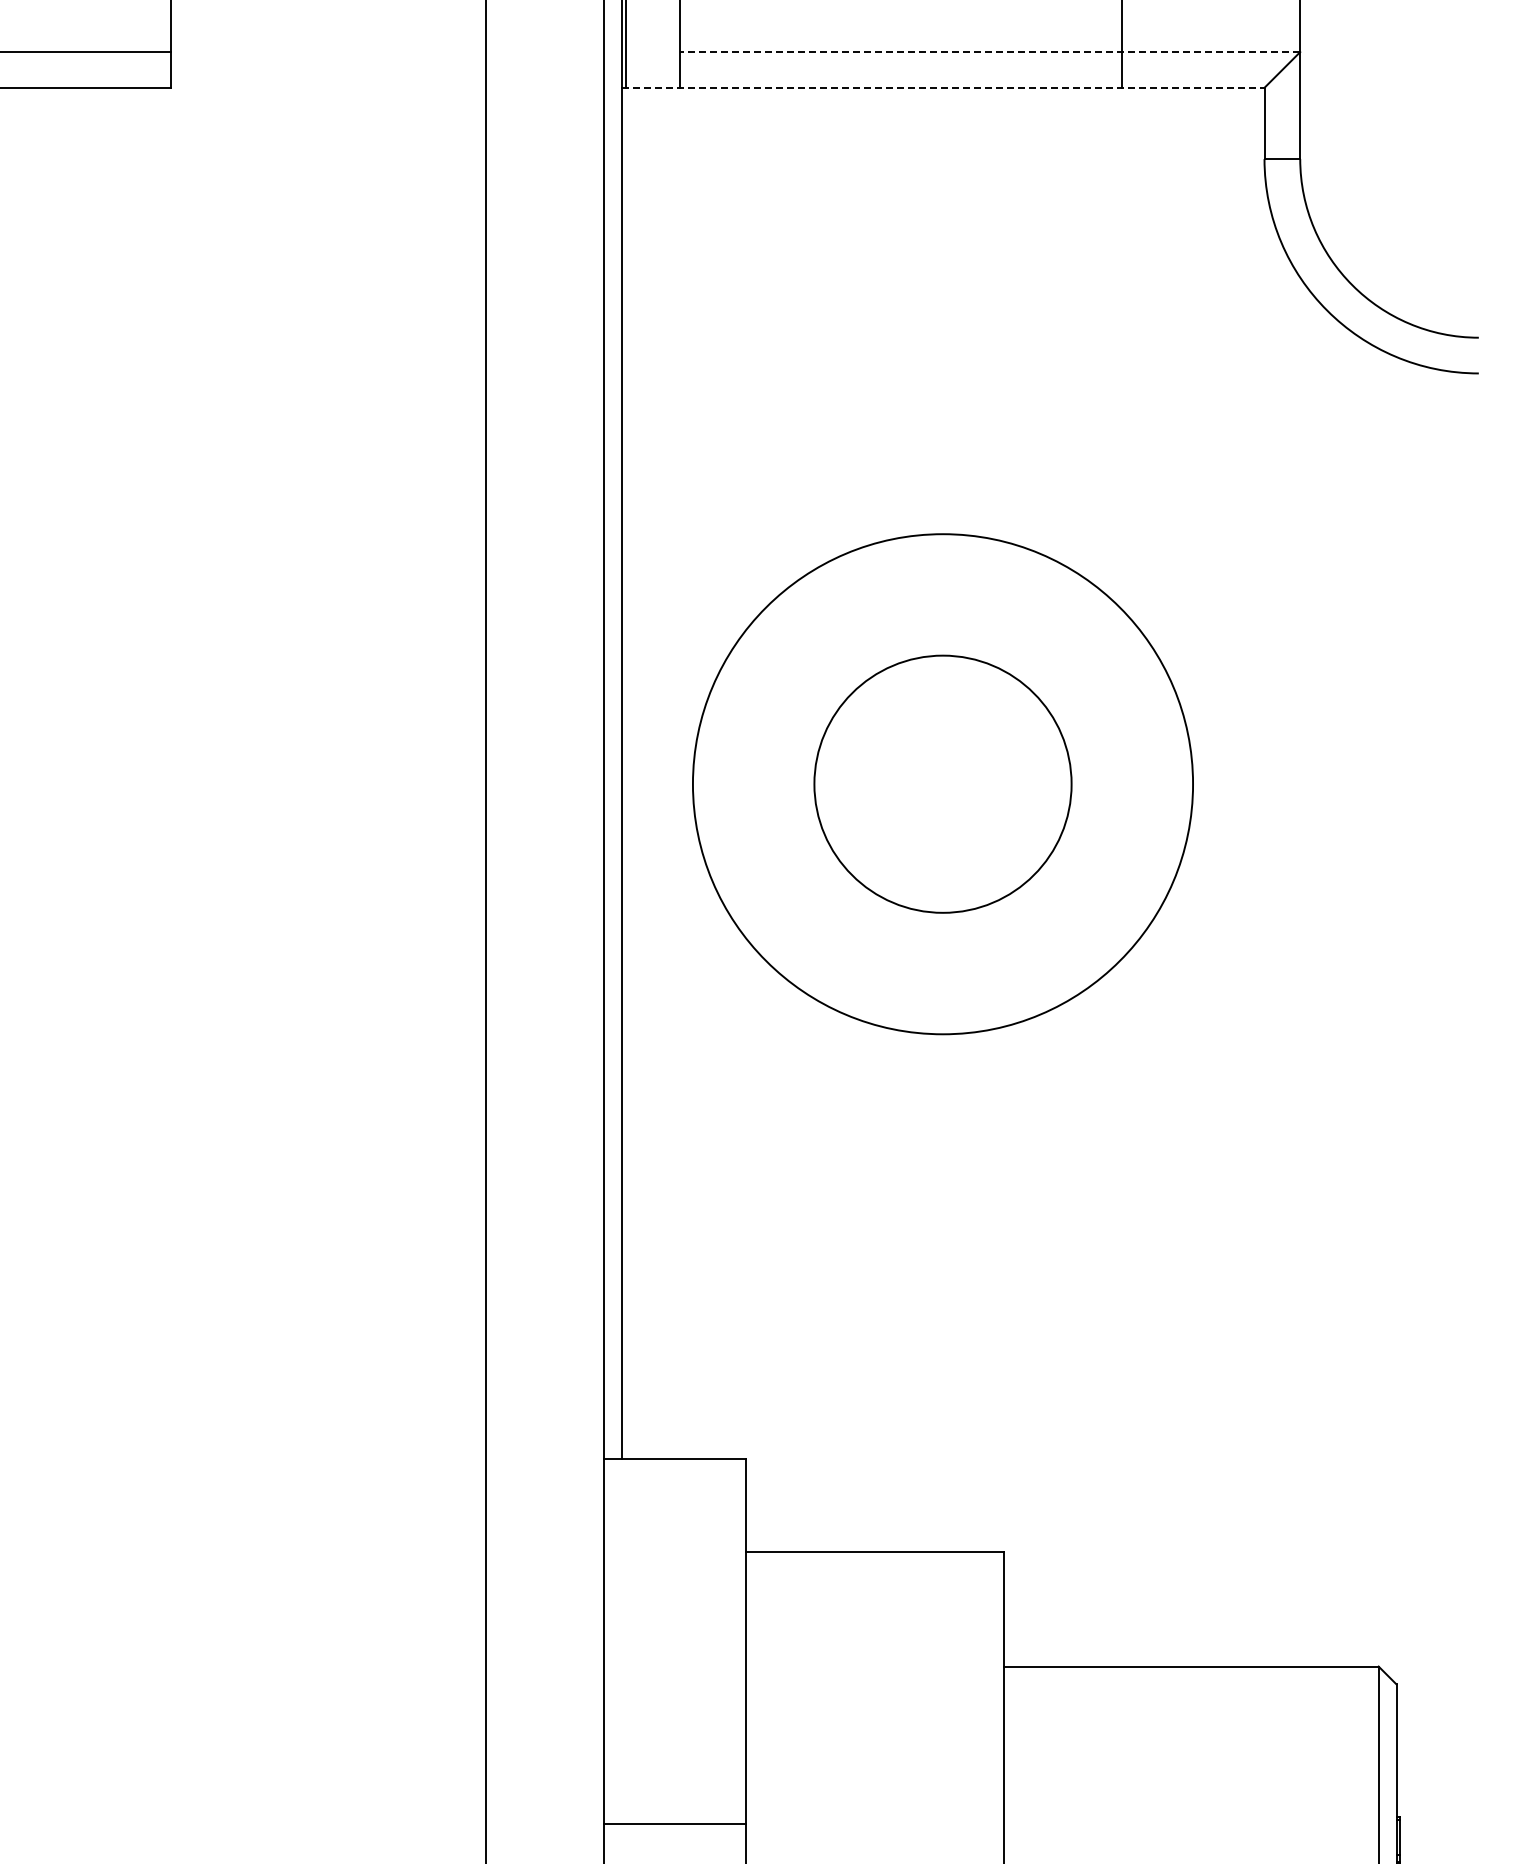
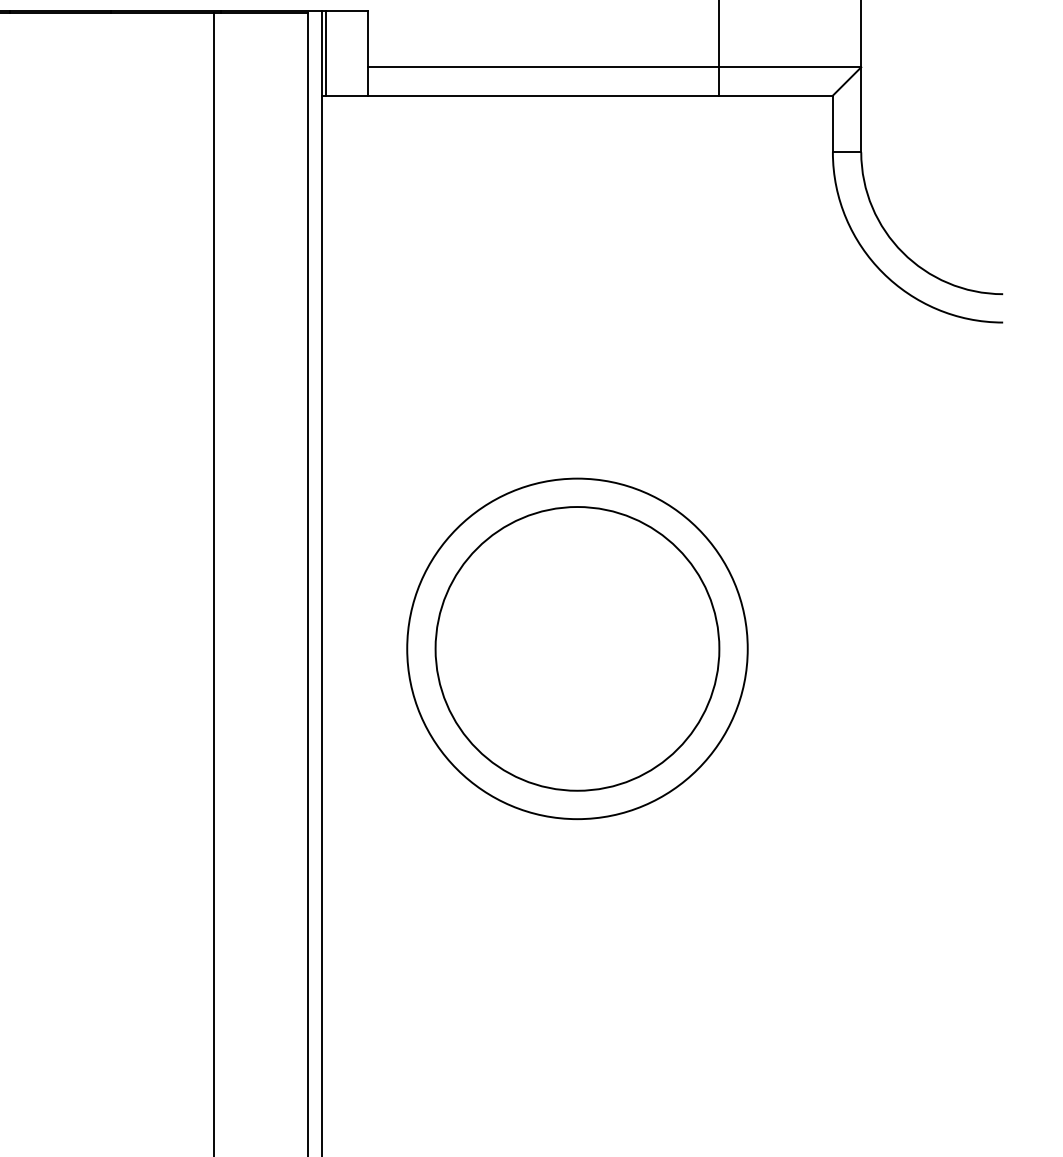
line: (989, 52) -> (614, 67), dashed -> solid
line: (943, 87) -> (577, 95), dashed -> solid
circle: (942, 783) -> (577, 648), size x0.71
circle: (942, 783) -> (577, 648), size x1.67

